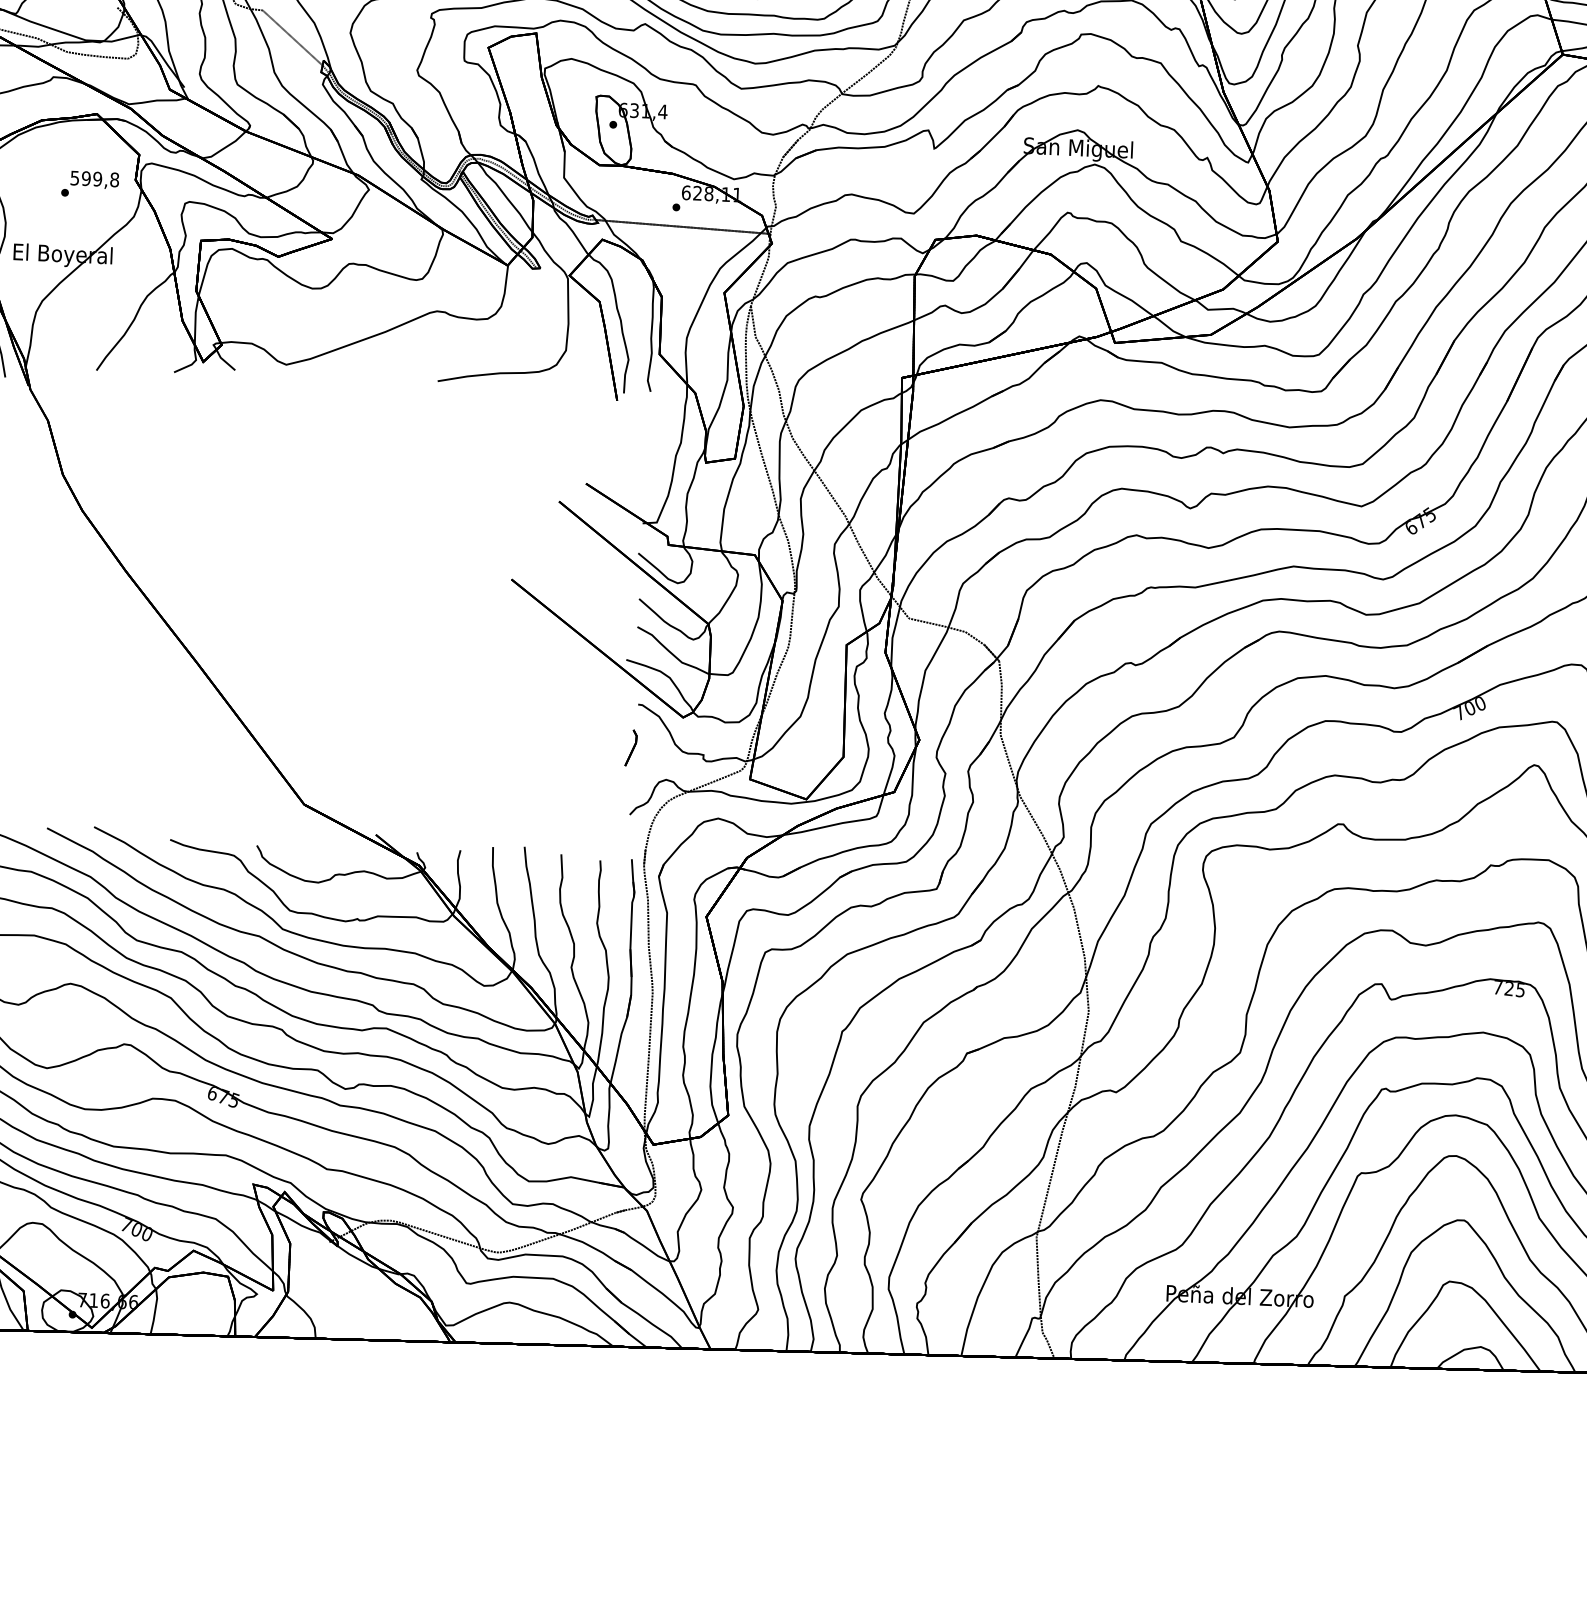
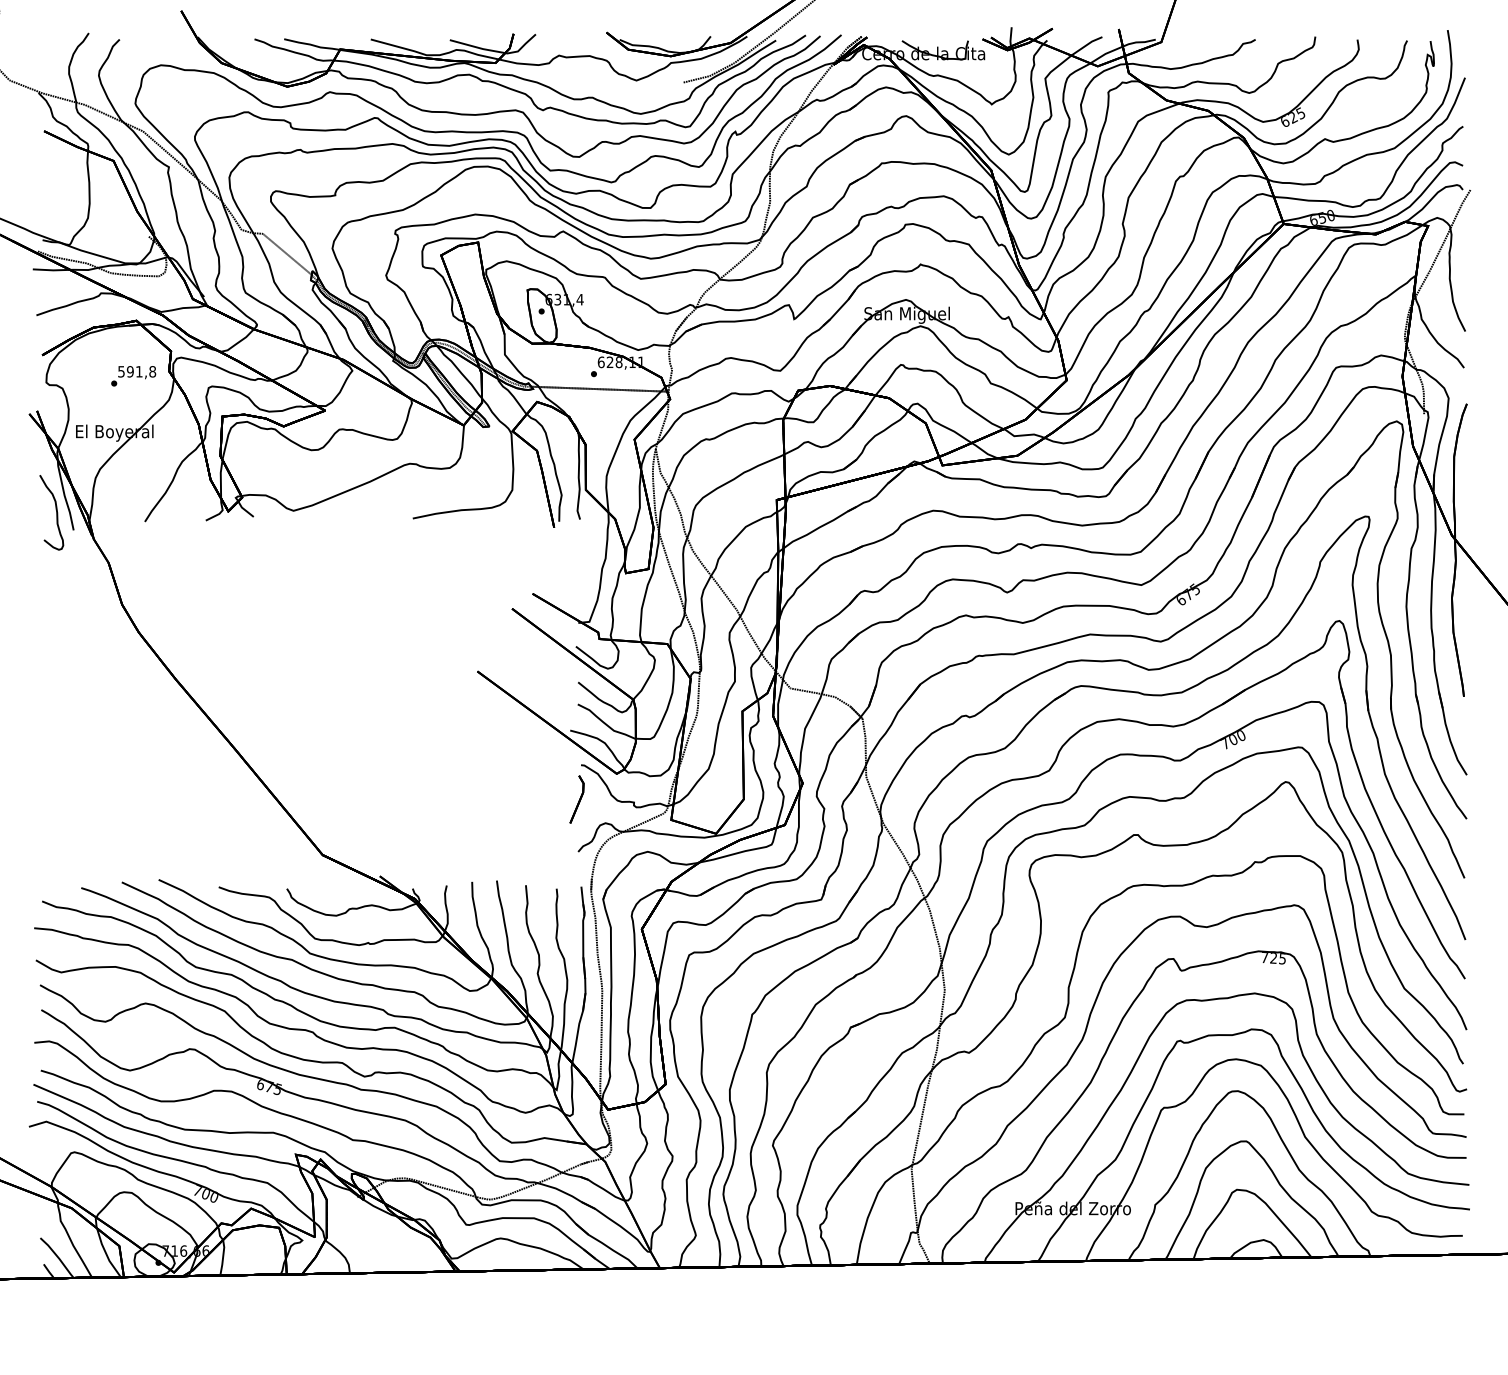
text: (96, 178) -> (138, 371), 599,8 -> 591,8
part: (630, 747) -> (576, 799), size x1.67

